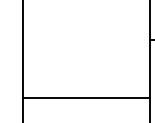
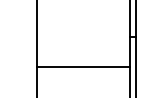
line: (85, 97) -> (83, 66), moved

